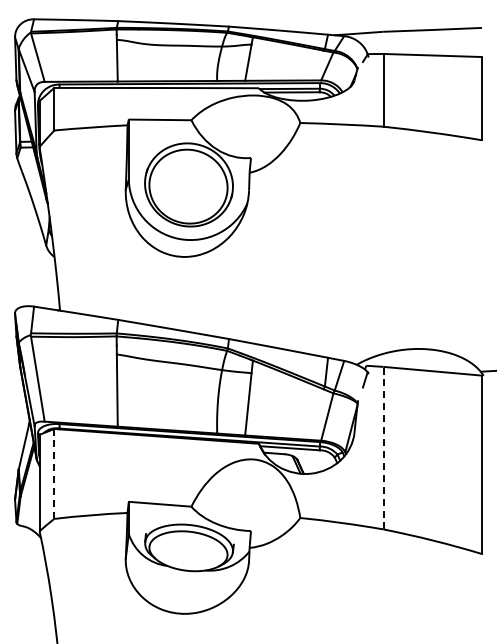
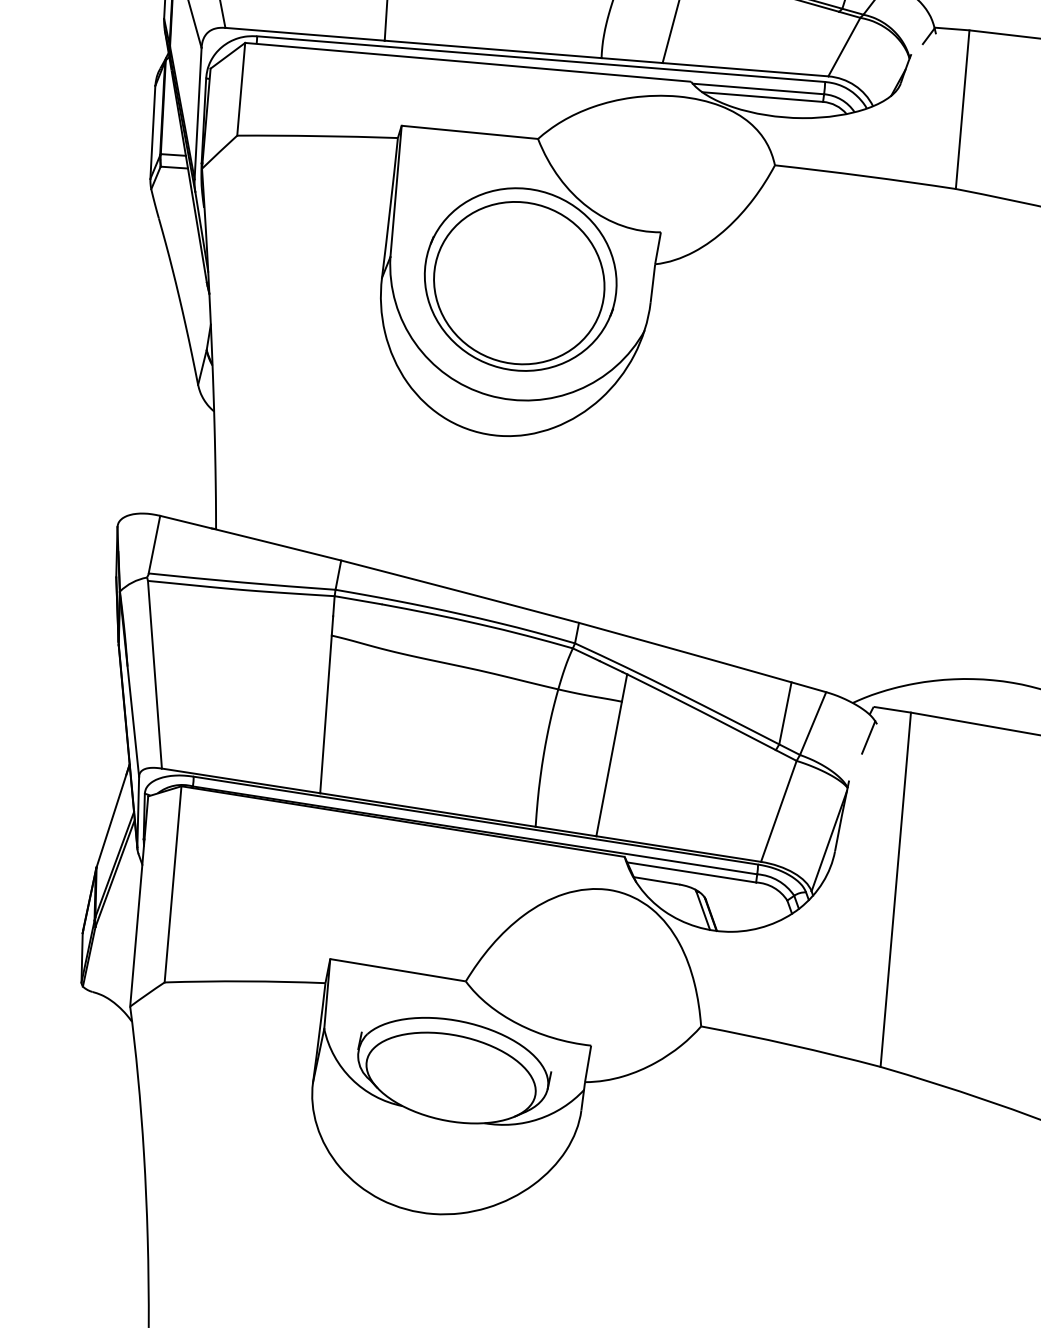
line: (383, 447) -> (895, 888), dashed -> solid
line: (54, 473) -> (173, 883), dashed -> solid

